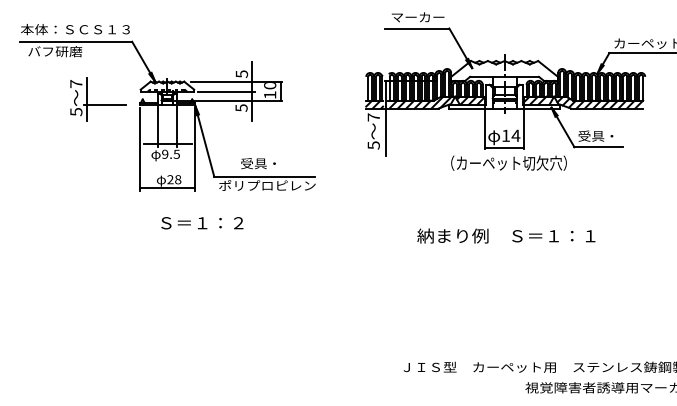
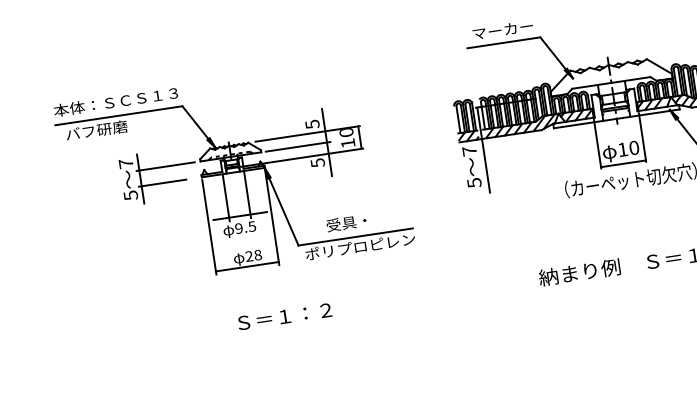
line: (109, 91) -> (165, 166), added
text: (515, 135) -> (633, 147), 14 -> 10
text: (202, 223) -> (285, 317), moved

